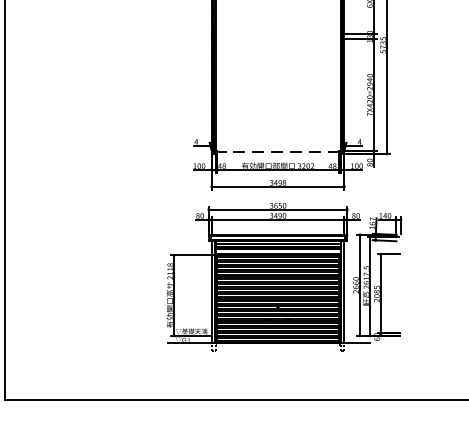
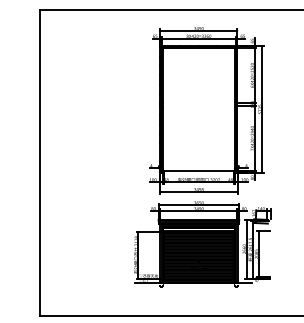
line: (277, 151) -> (198, 171), dashed -> solid

